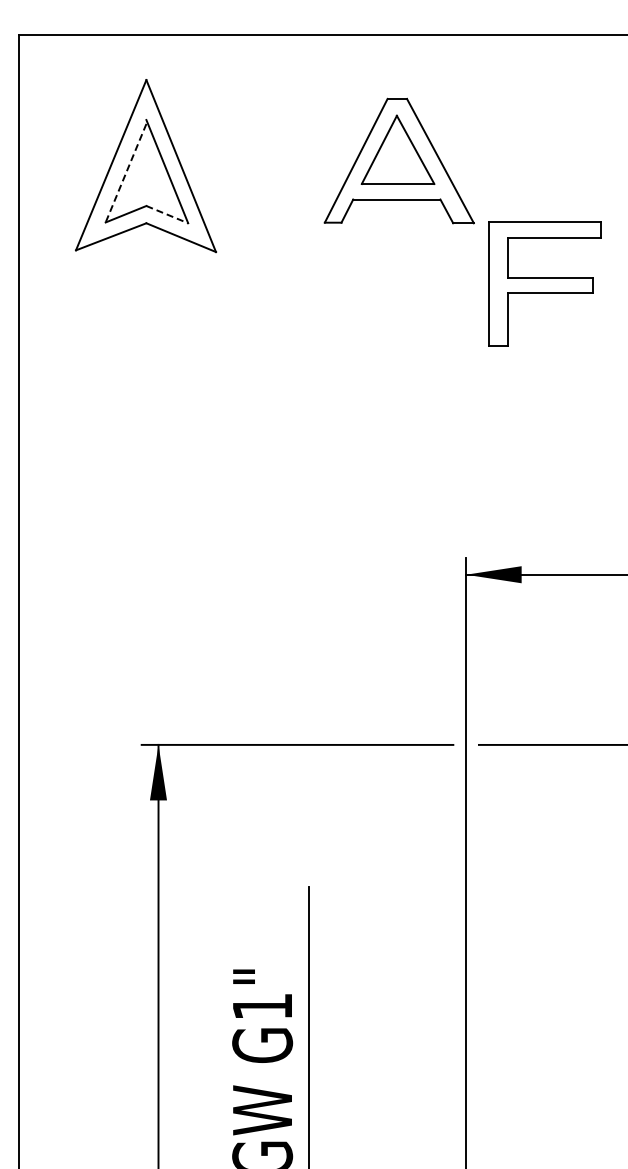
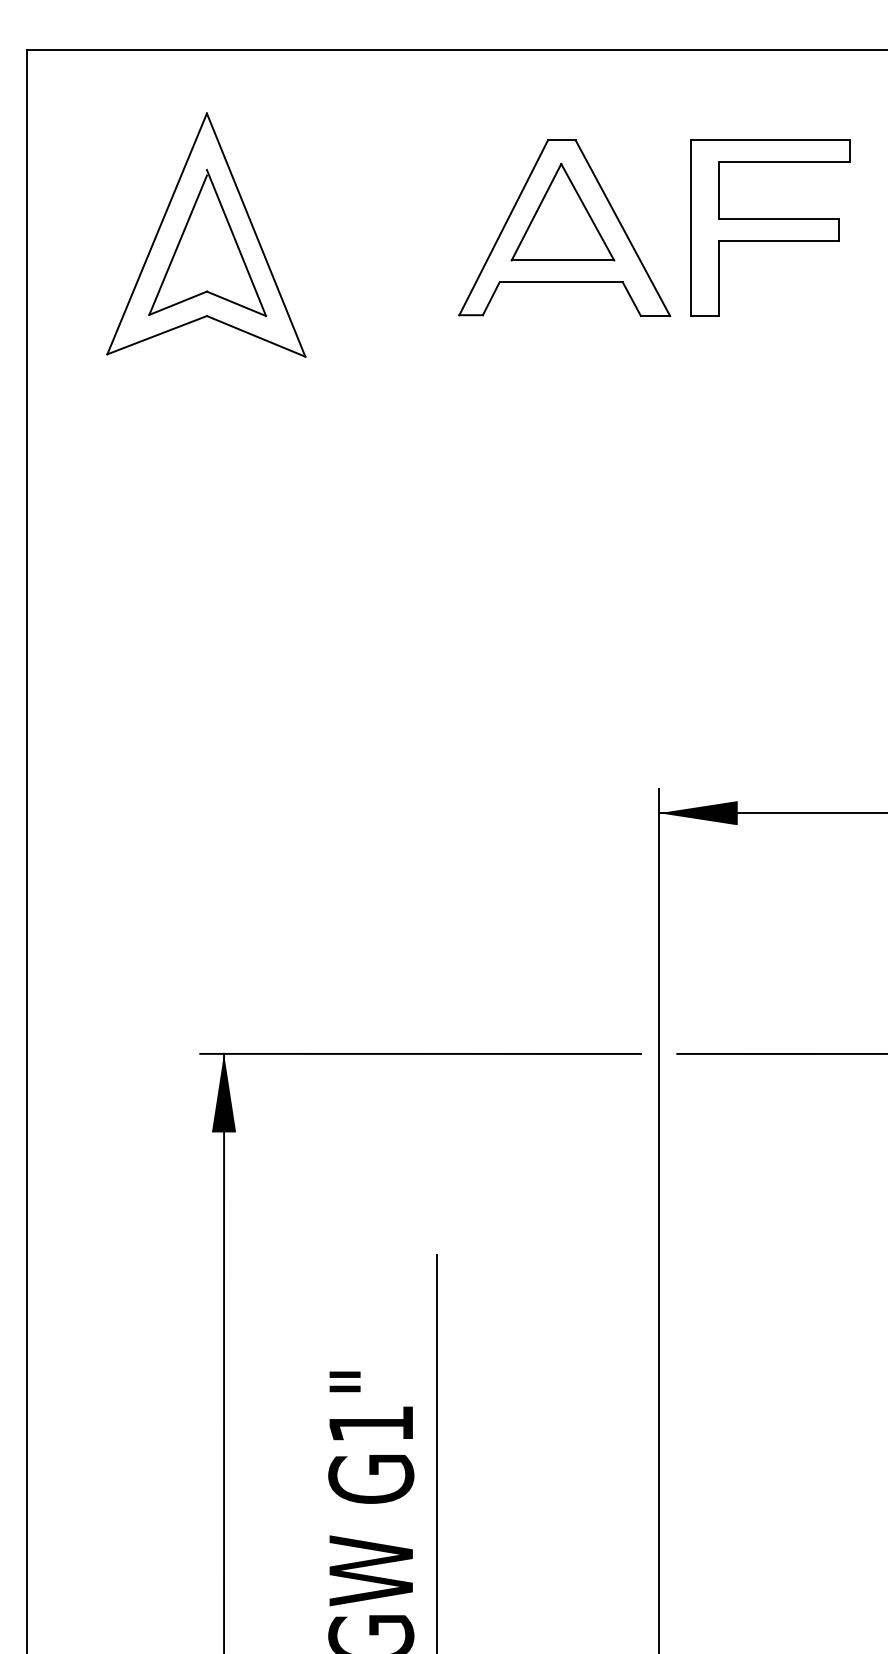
line: (125, 173) -> (177, 245), dashed -> solid
line: (167, 214) -> (236, 303), dashed -> solid
part: (544, 283) -> (770, 227), moved

